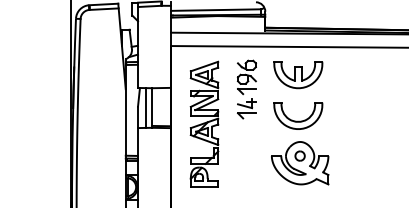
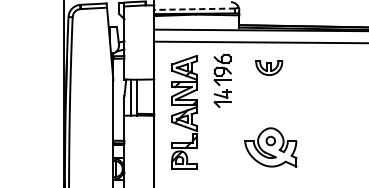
line: (215, 10) -> (194, 9), solid -> dashed
part: (298, 75) -> (269, 68), size x0.6
part: (298, 115) -> (269, 104), removed

